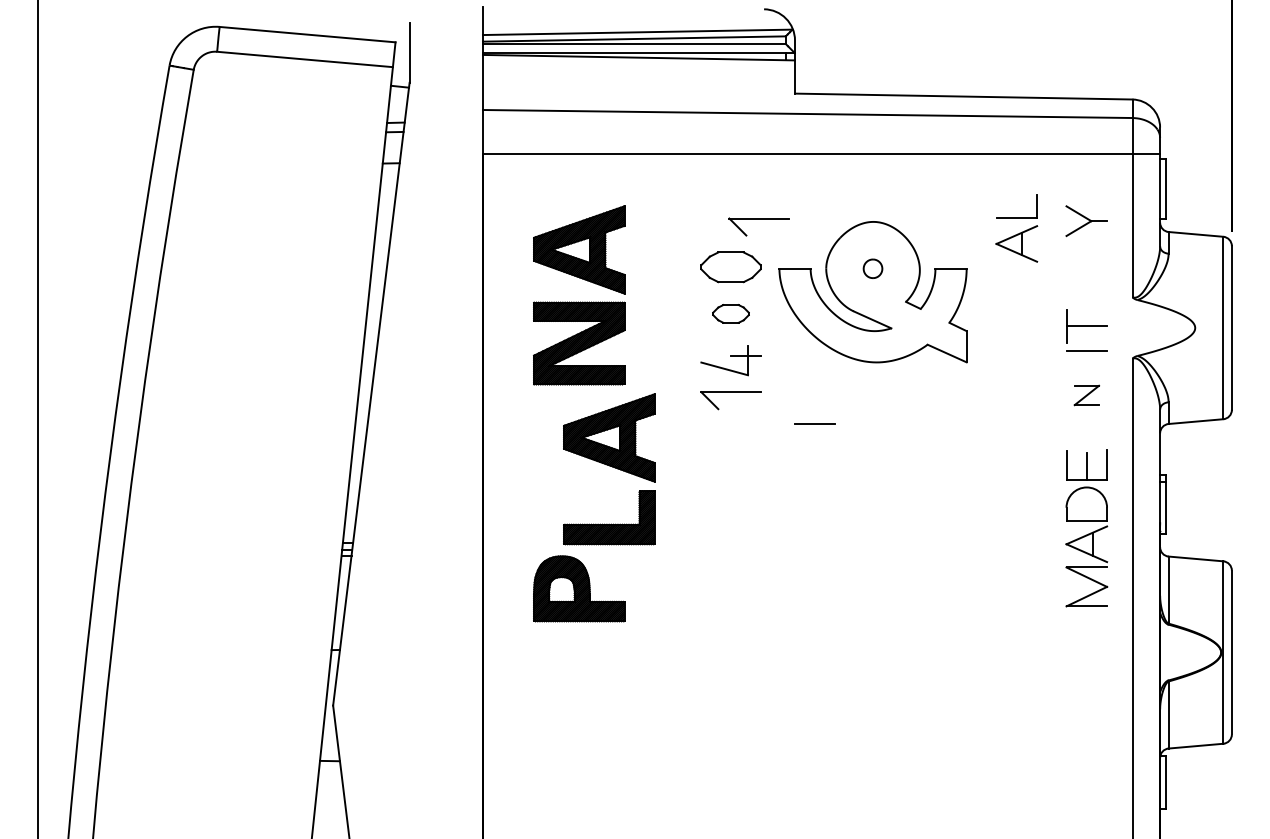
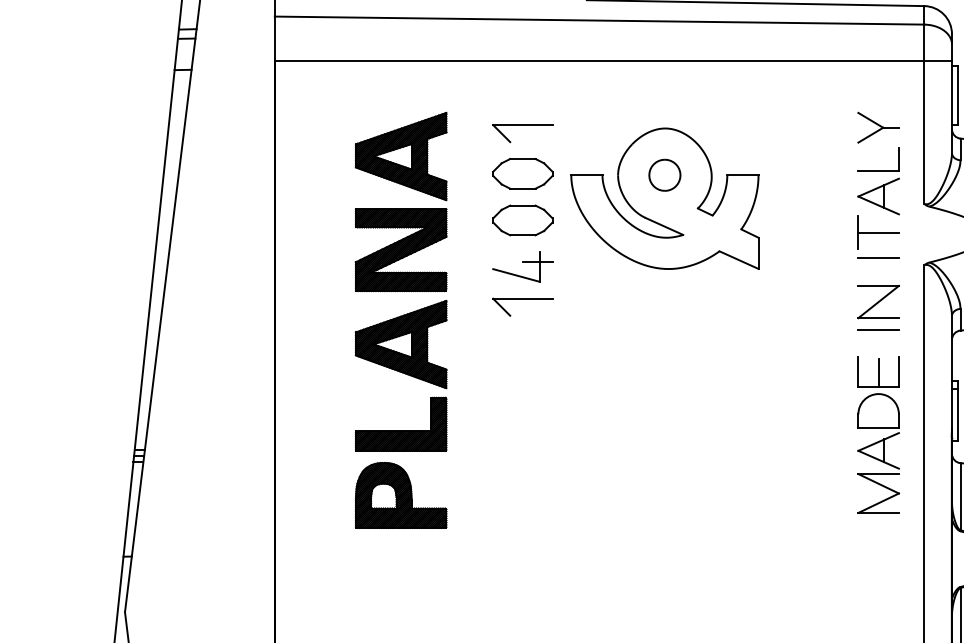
part: (758, 219) -> (522, 126), moved
part: (1016, 228) -> (878, 181), moved
part: (872, 268) -> (664, 175), size x1.67
part: (578, 301) -> (400, 208), moved
part: (730, 313) -> (522, 220), size x1.67
part: (1086, 395) -> (878, 302), size x1.67
line: (814, 423) -> (878, 330), moved
part: (579, 588) -> (401, 495), moved

